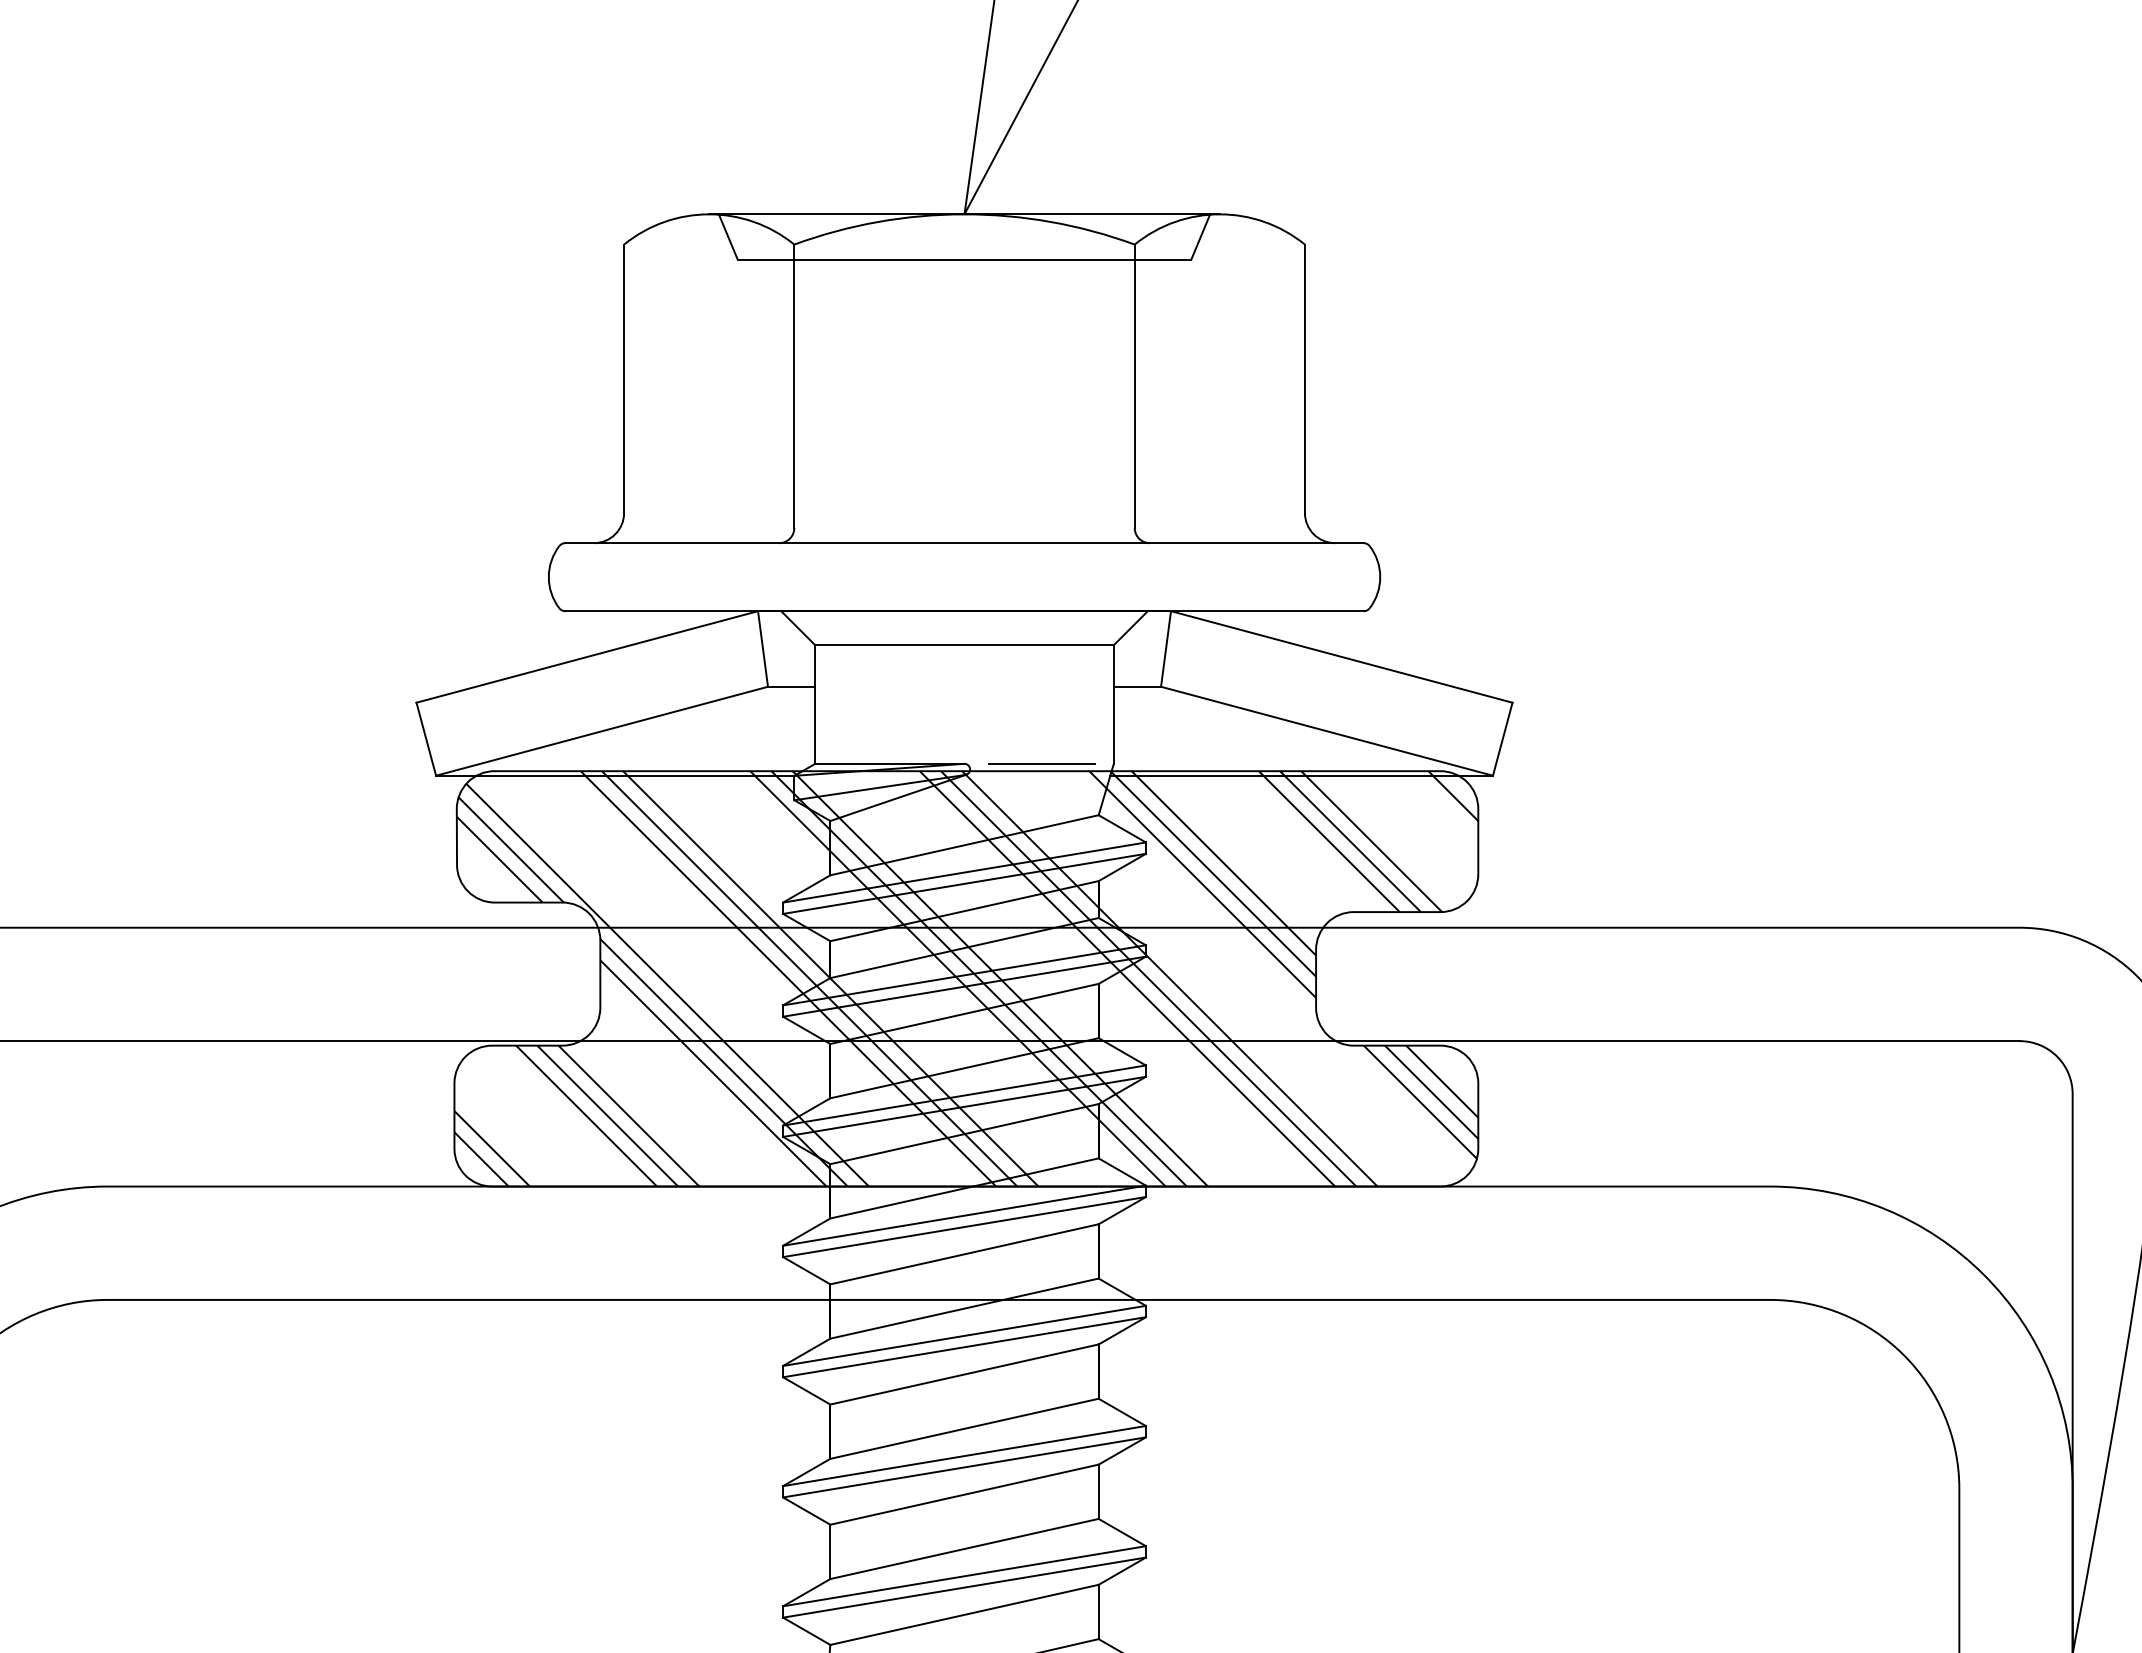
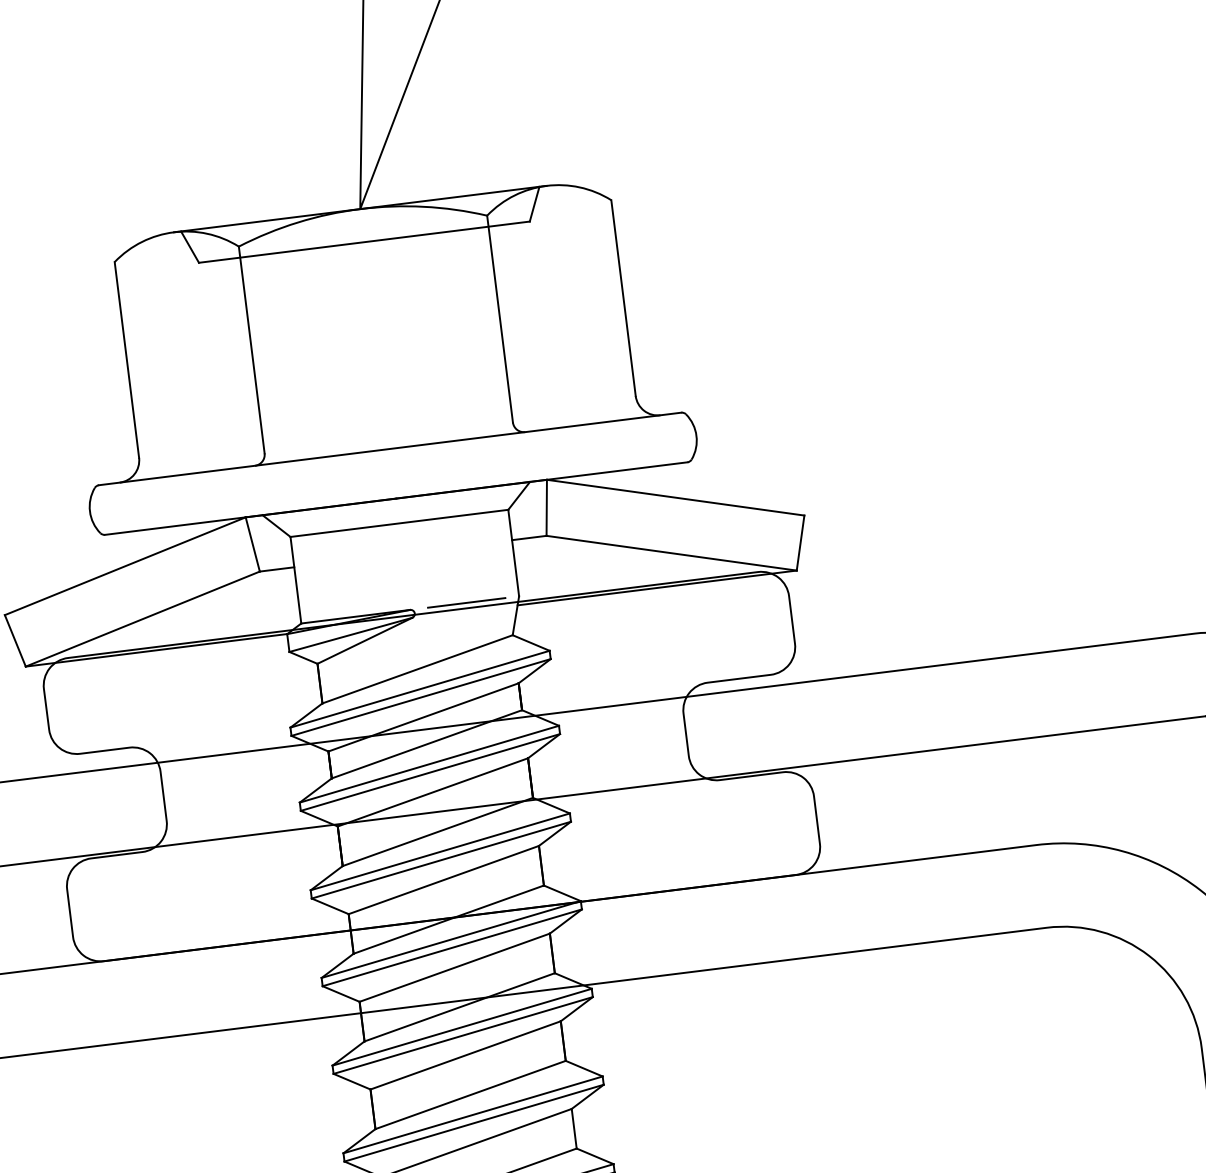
hatch: (966, 978) -> (431, 766), removed

